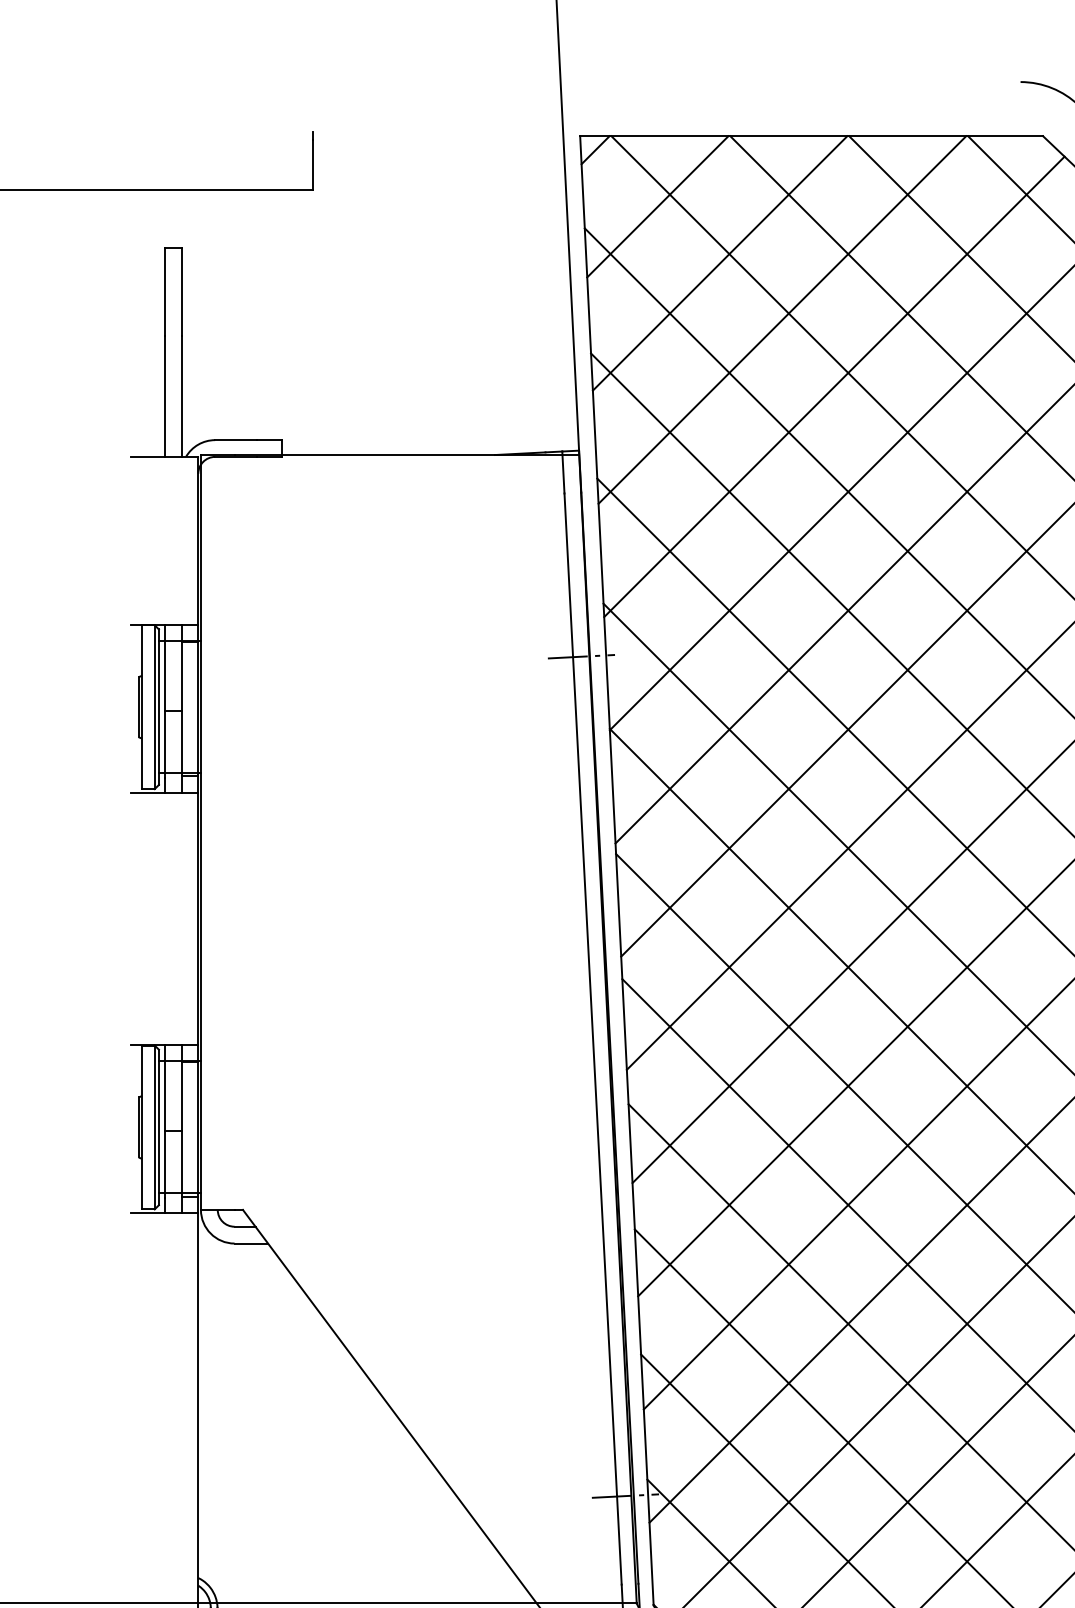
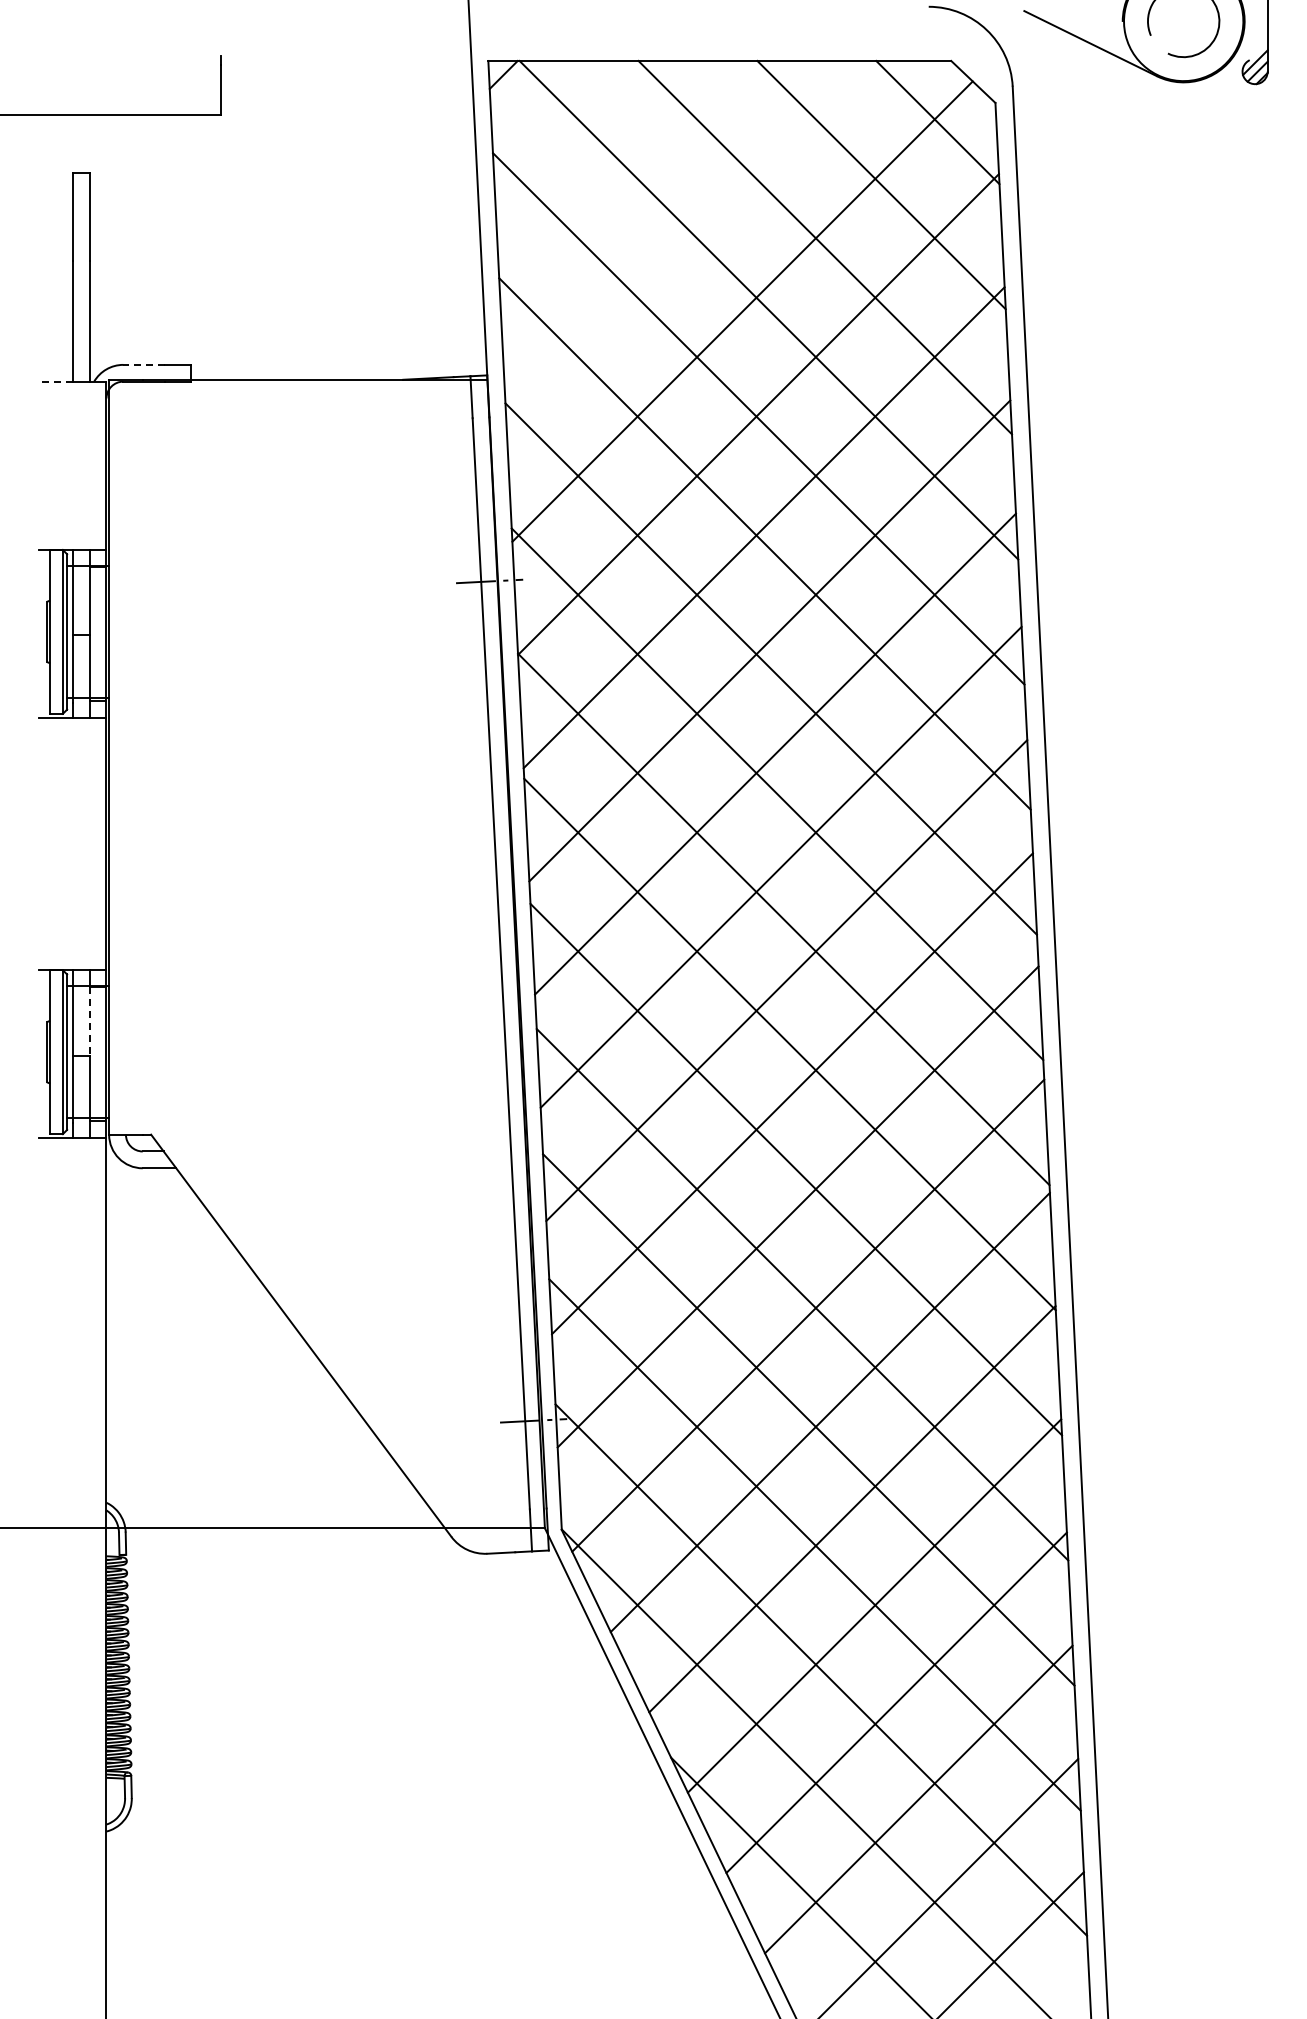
line: (657, 206) -> (565, 131), removed
line: (720, 262) -> (628, 187), removed
line: (782, 319) -> (690, 244), removed
line: (235, 439) -> (143, 364), solid -> dashed
line: (148, 456) -> (56, 381), solid -> dashed
line: (181, 1096) -> (89, 1021), solid -> dashed

